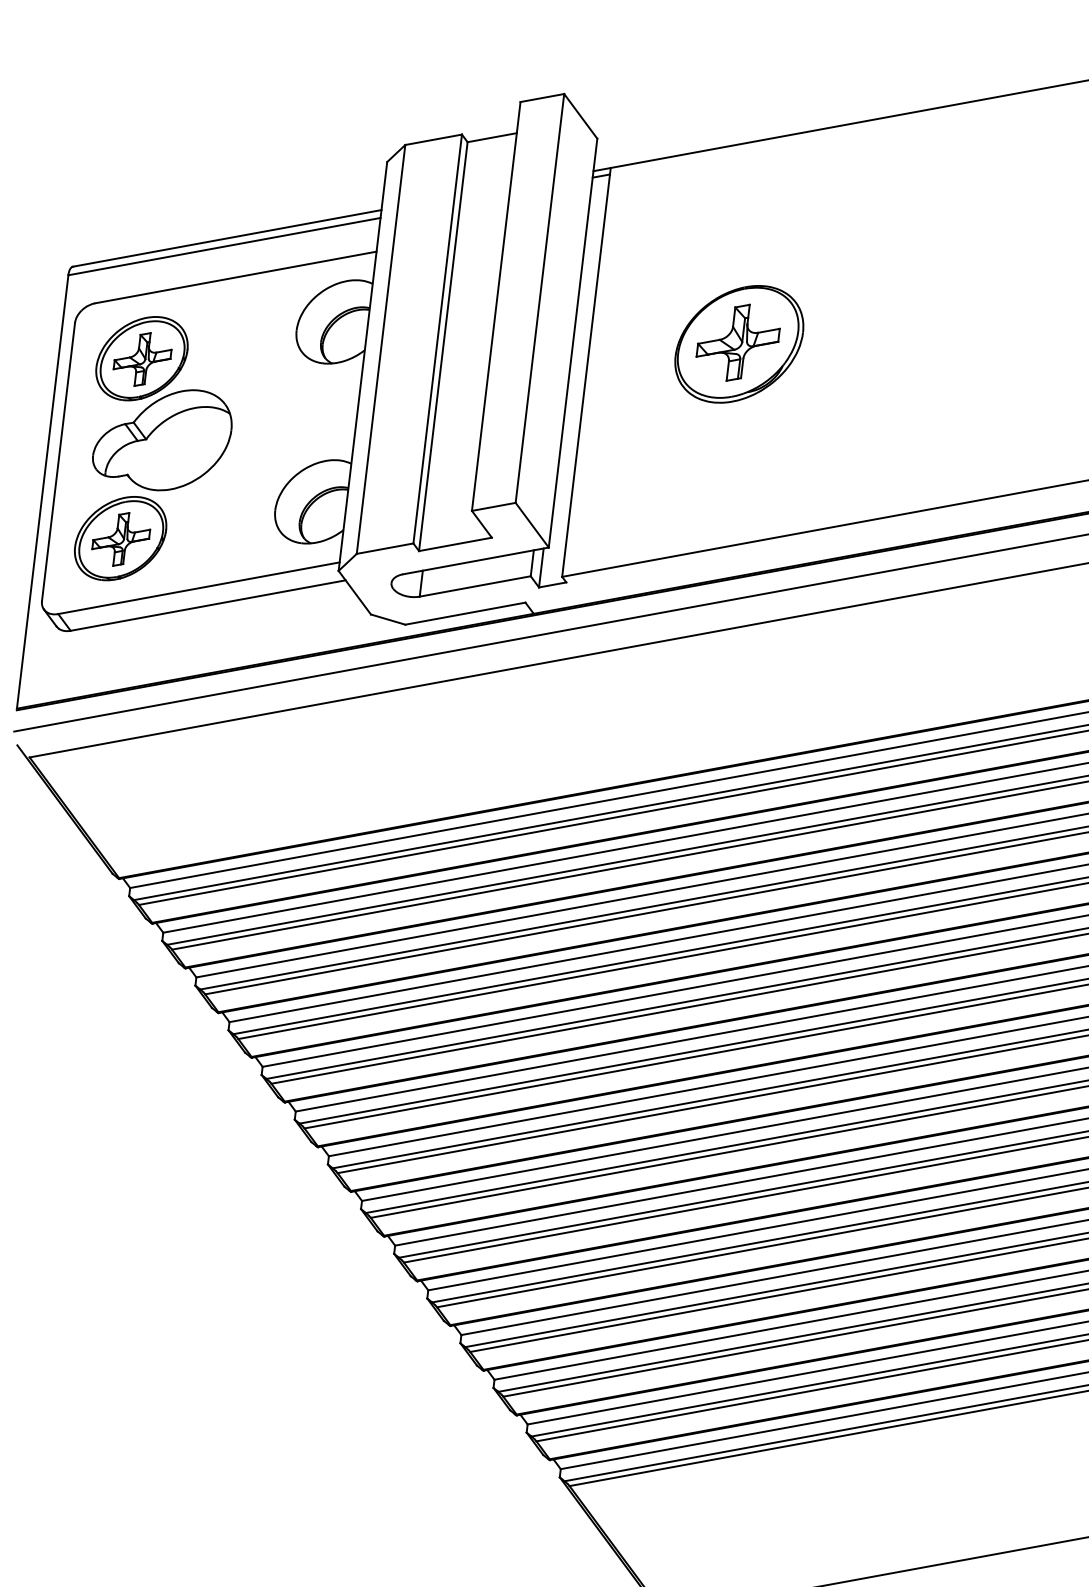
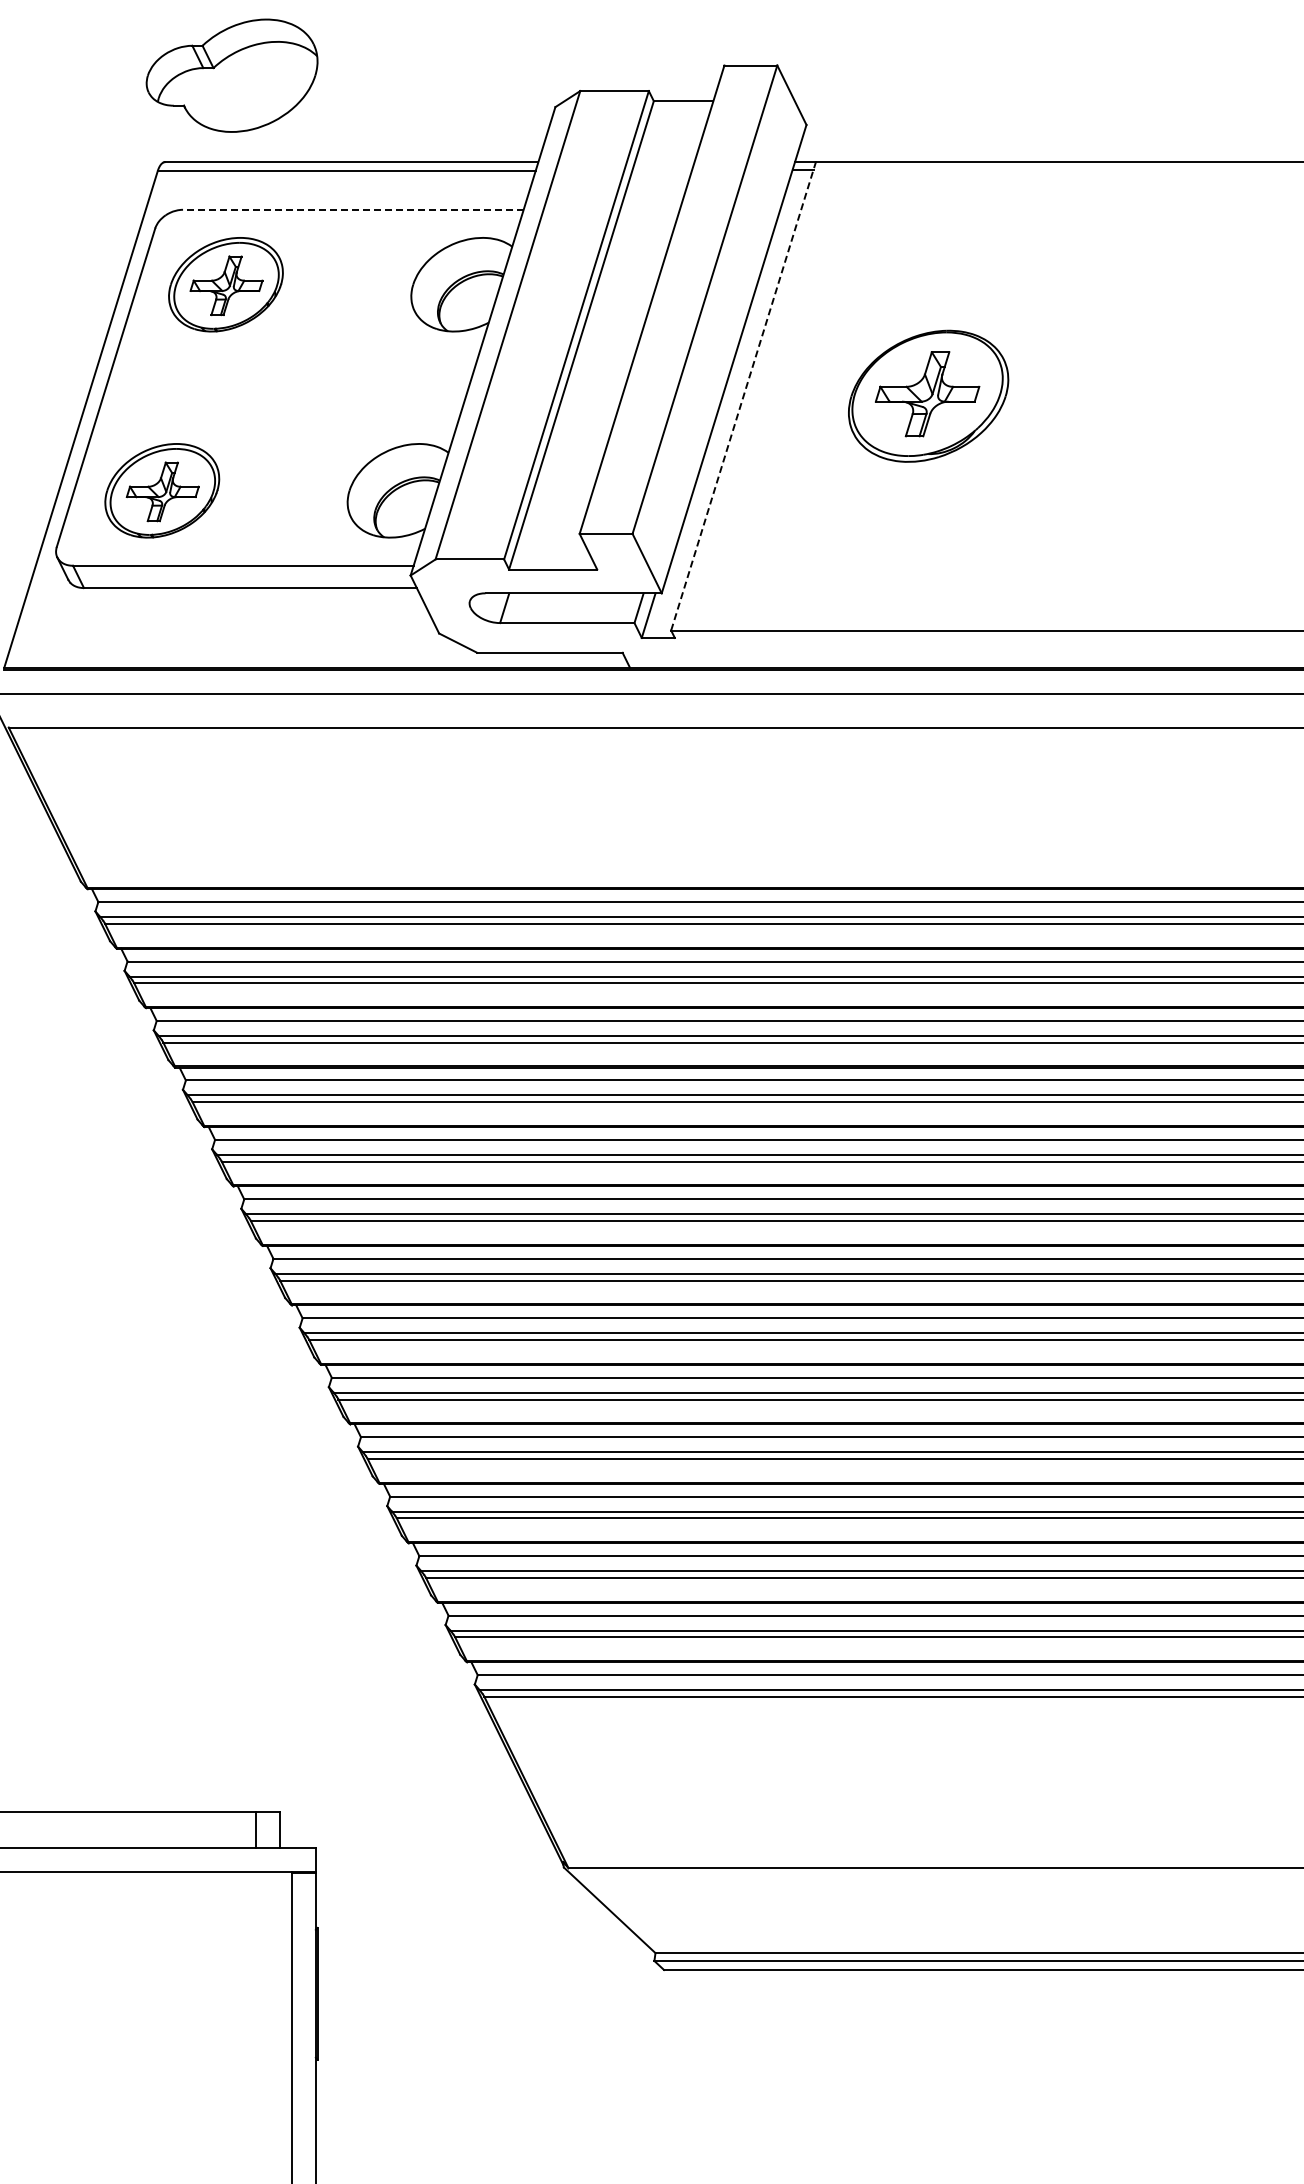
line: (235, 277) -> (352, 209), solid -> dashed
line: (586, 371) -> (743, 395), solid -> dashed
part: (162, 442) -> (231, 75), moved

